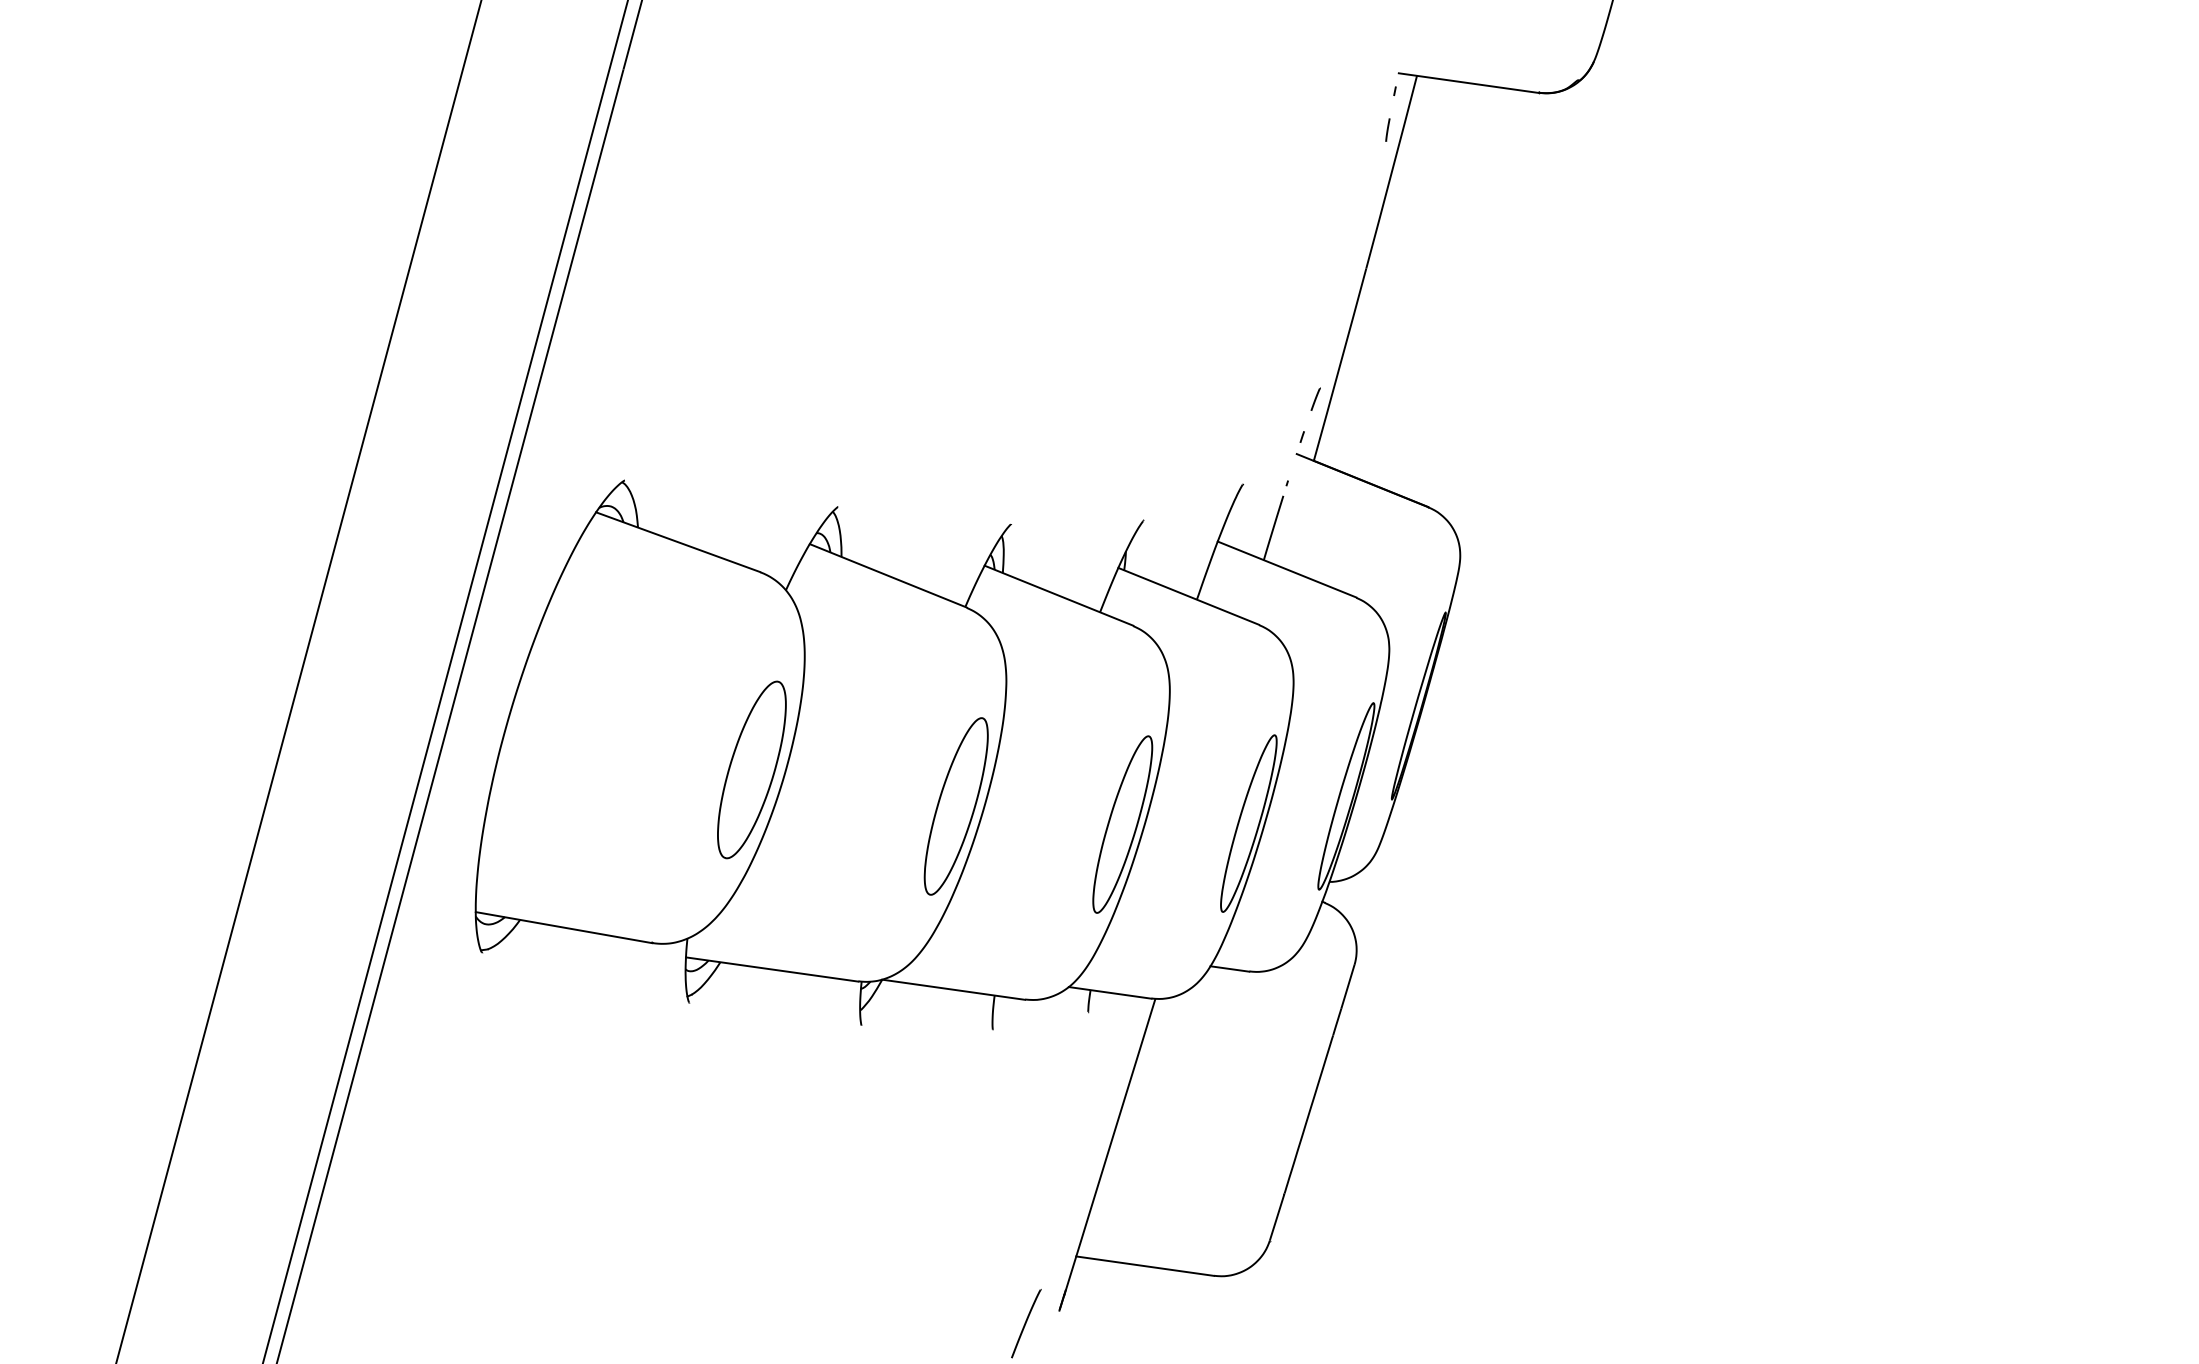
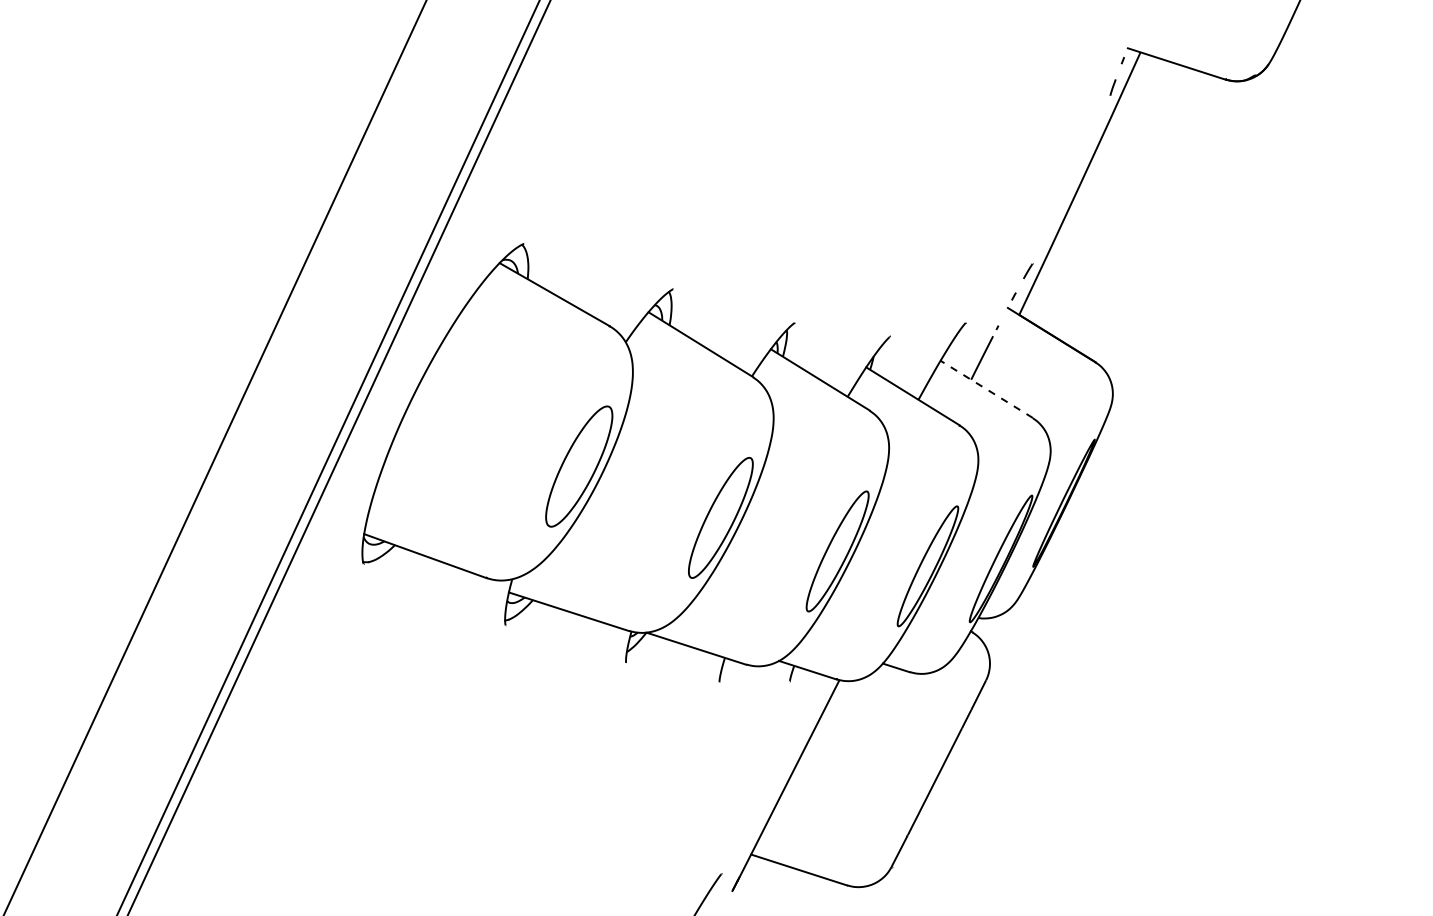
line: (1287, 569) -> (986, 389), solid -> dashed

